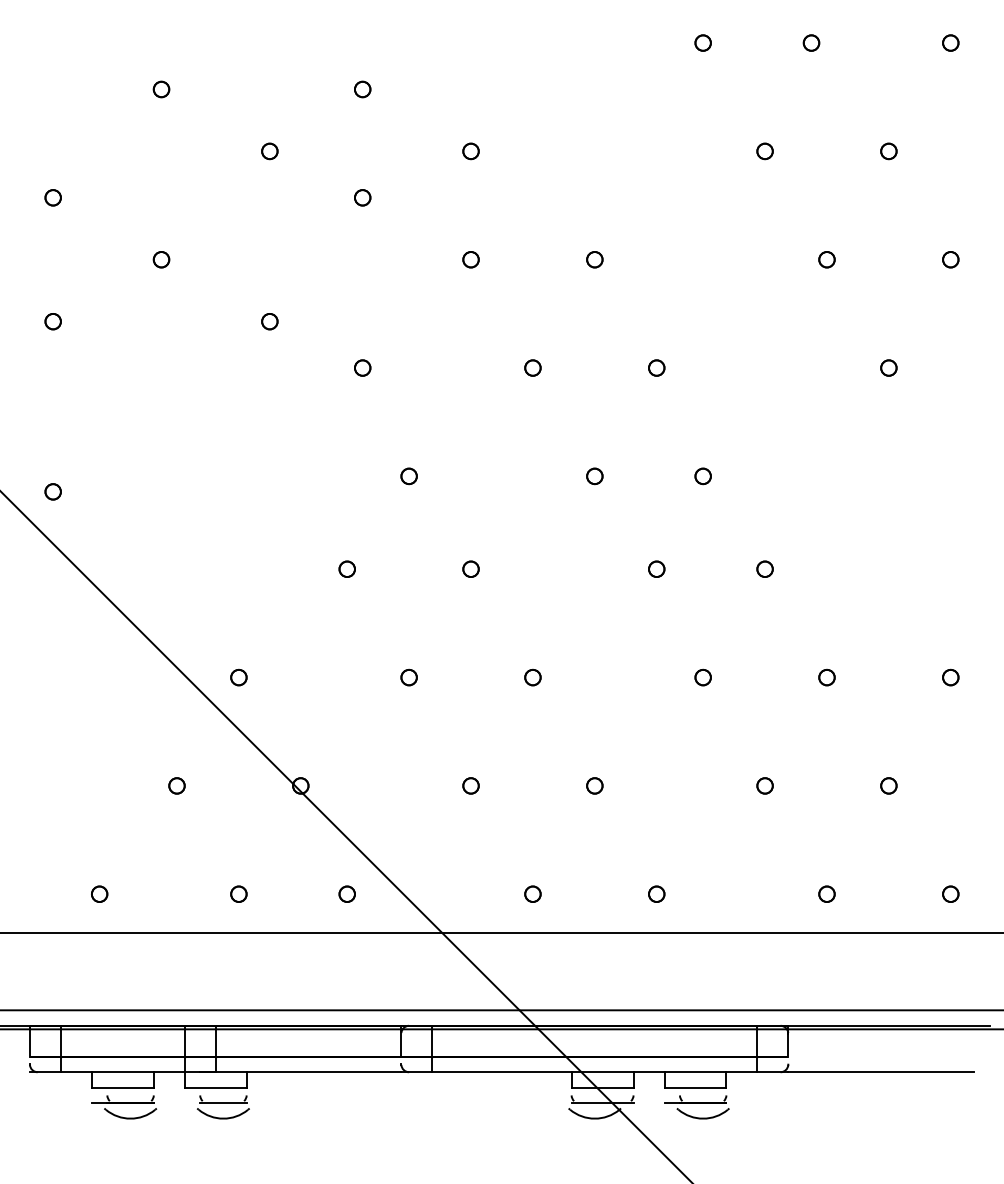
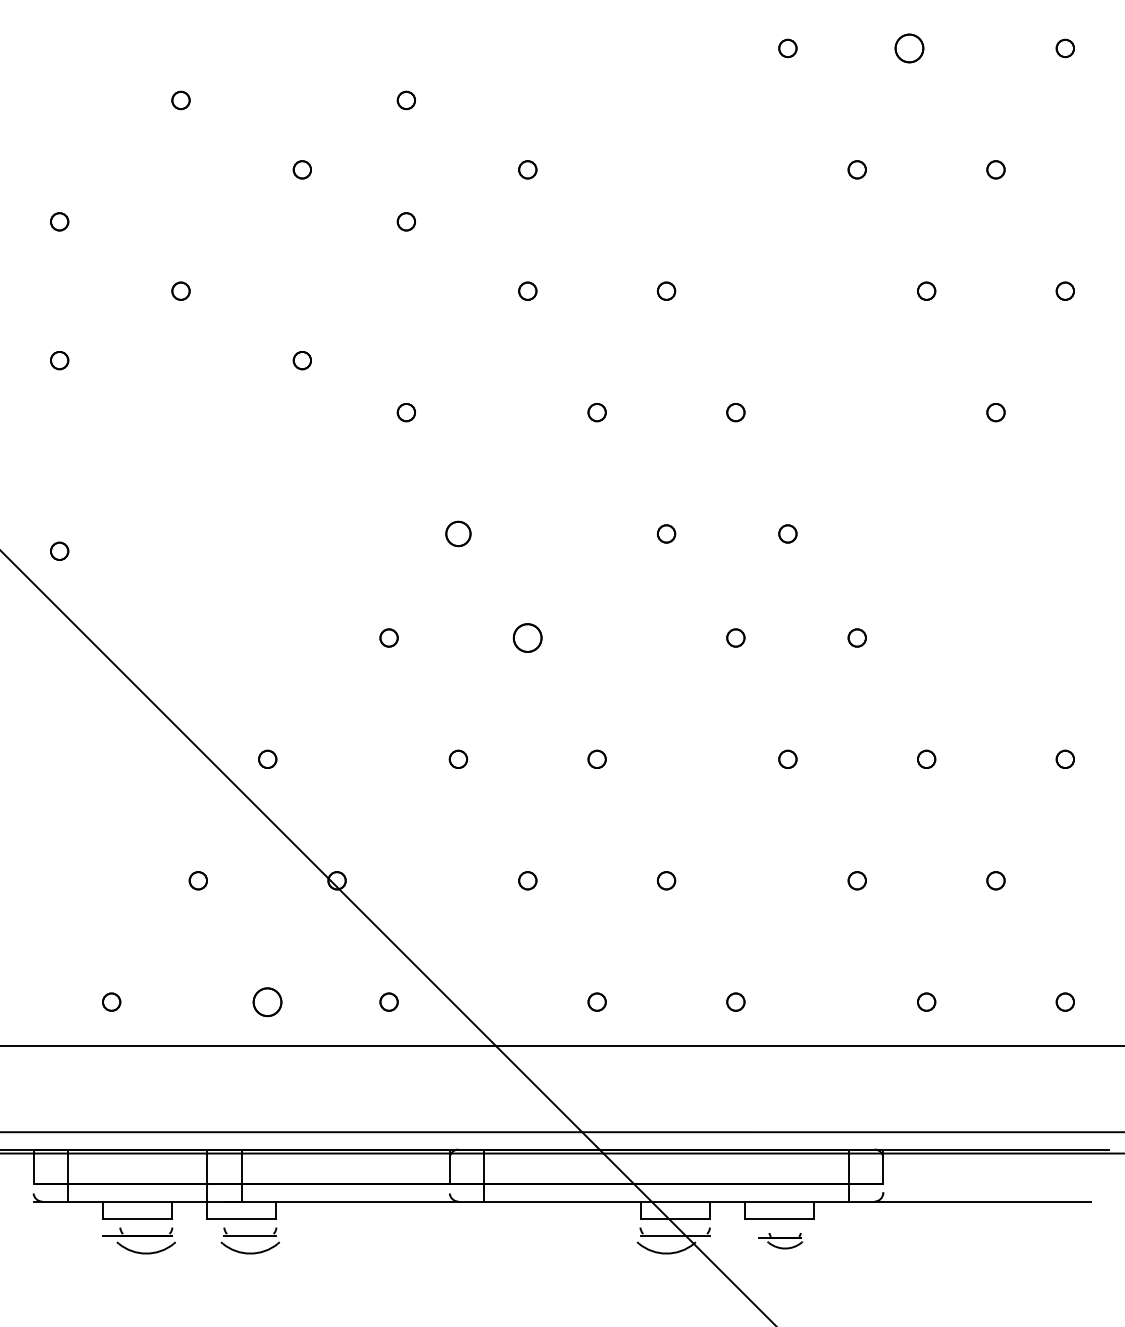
part: (810, 43) -> (908, 48), size x1.6
part: (409, 475) -> (458, 533), size x1.4
part: (470, 568) -> (527, 637), size x1.6
part: (238, 893) -> (267, 1001), size x1.6
part: (696, 1106) -> (780, 1240), size x0.6

